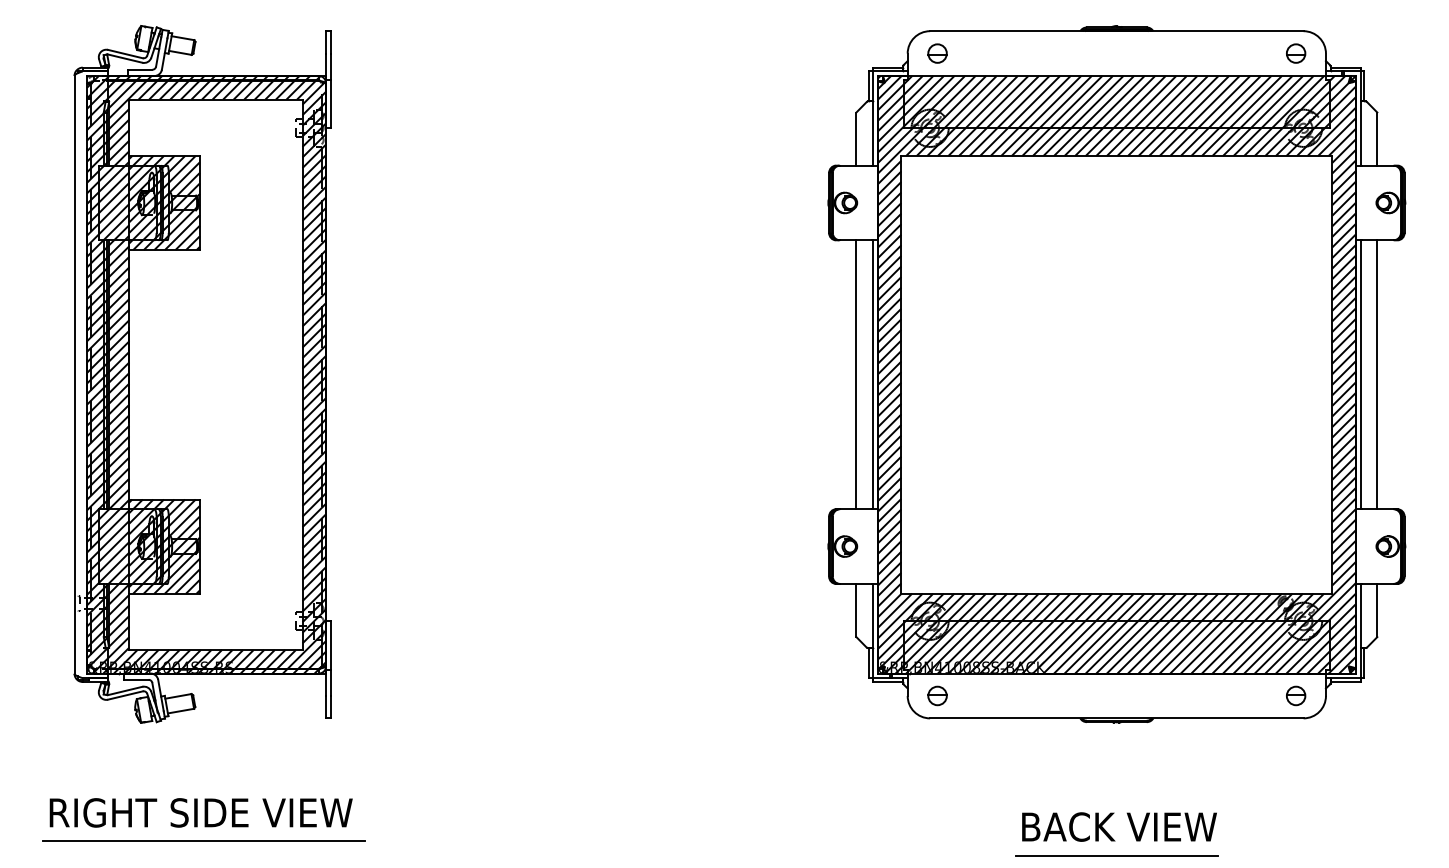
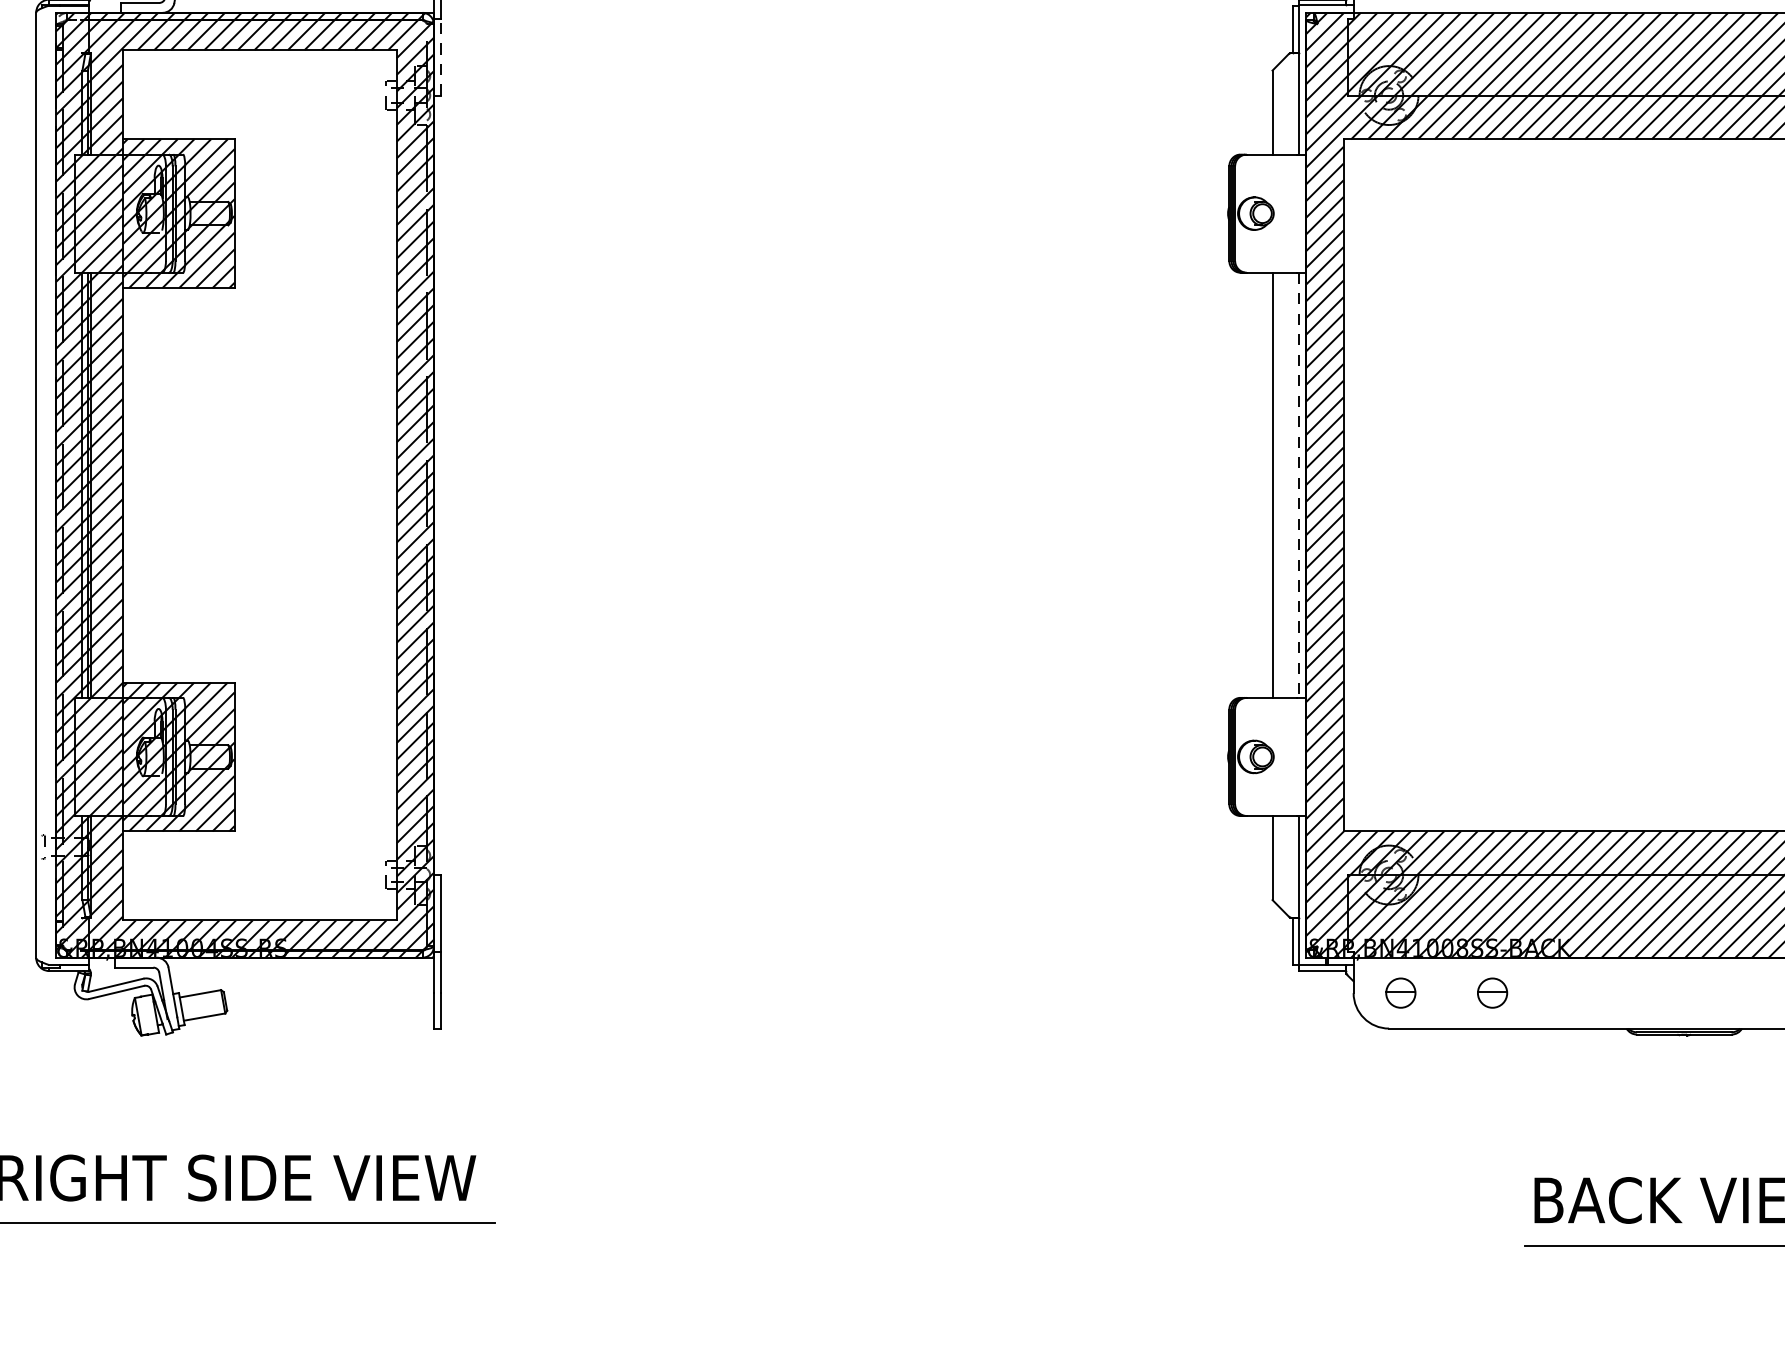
line: (330, 103) -> (440, 56), solid -> dashed
line: (872, 375) -> (1297, 486), solid -> dashed
part: (995, 695) -> (1492, 992), added

